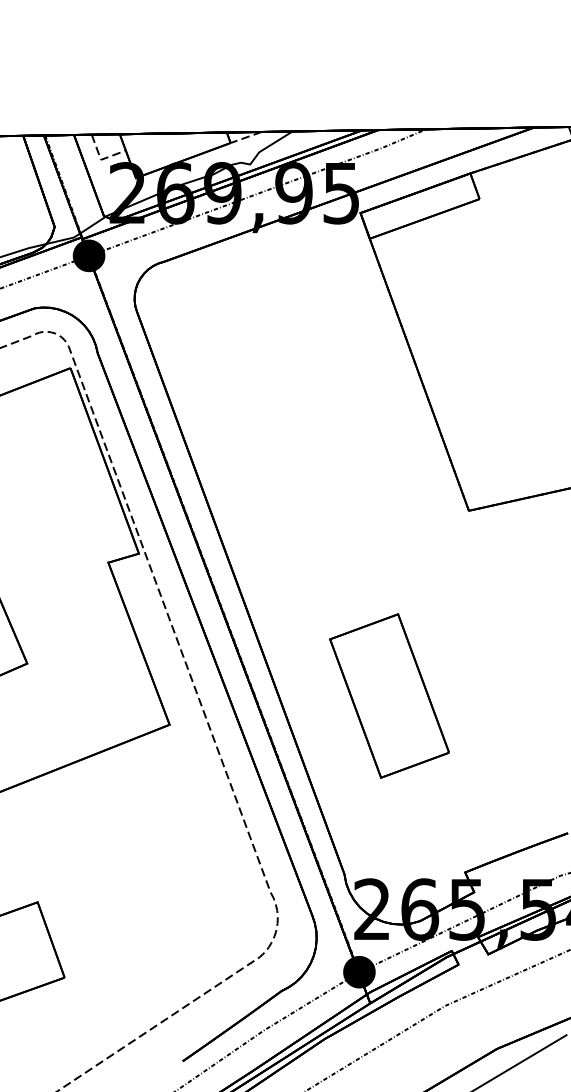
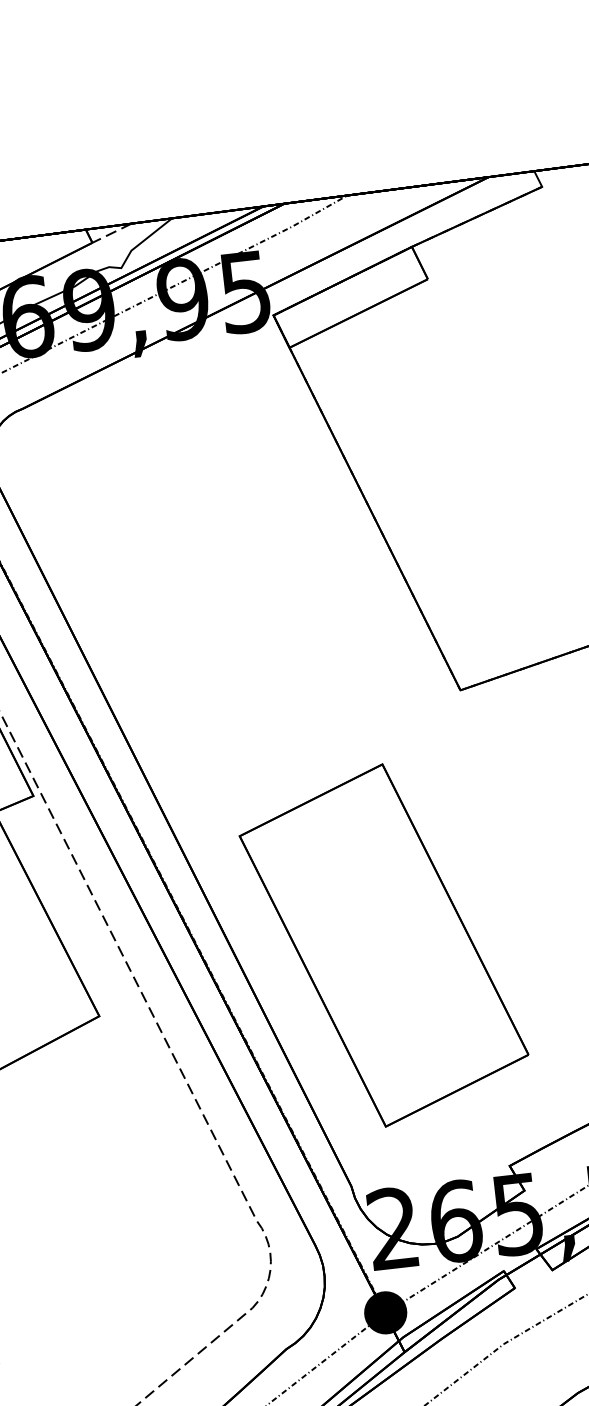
part: (389, 695) -> (383, 944), size x1.67

